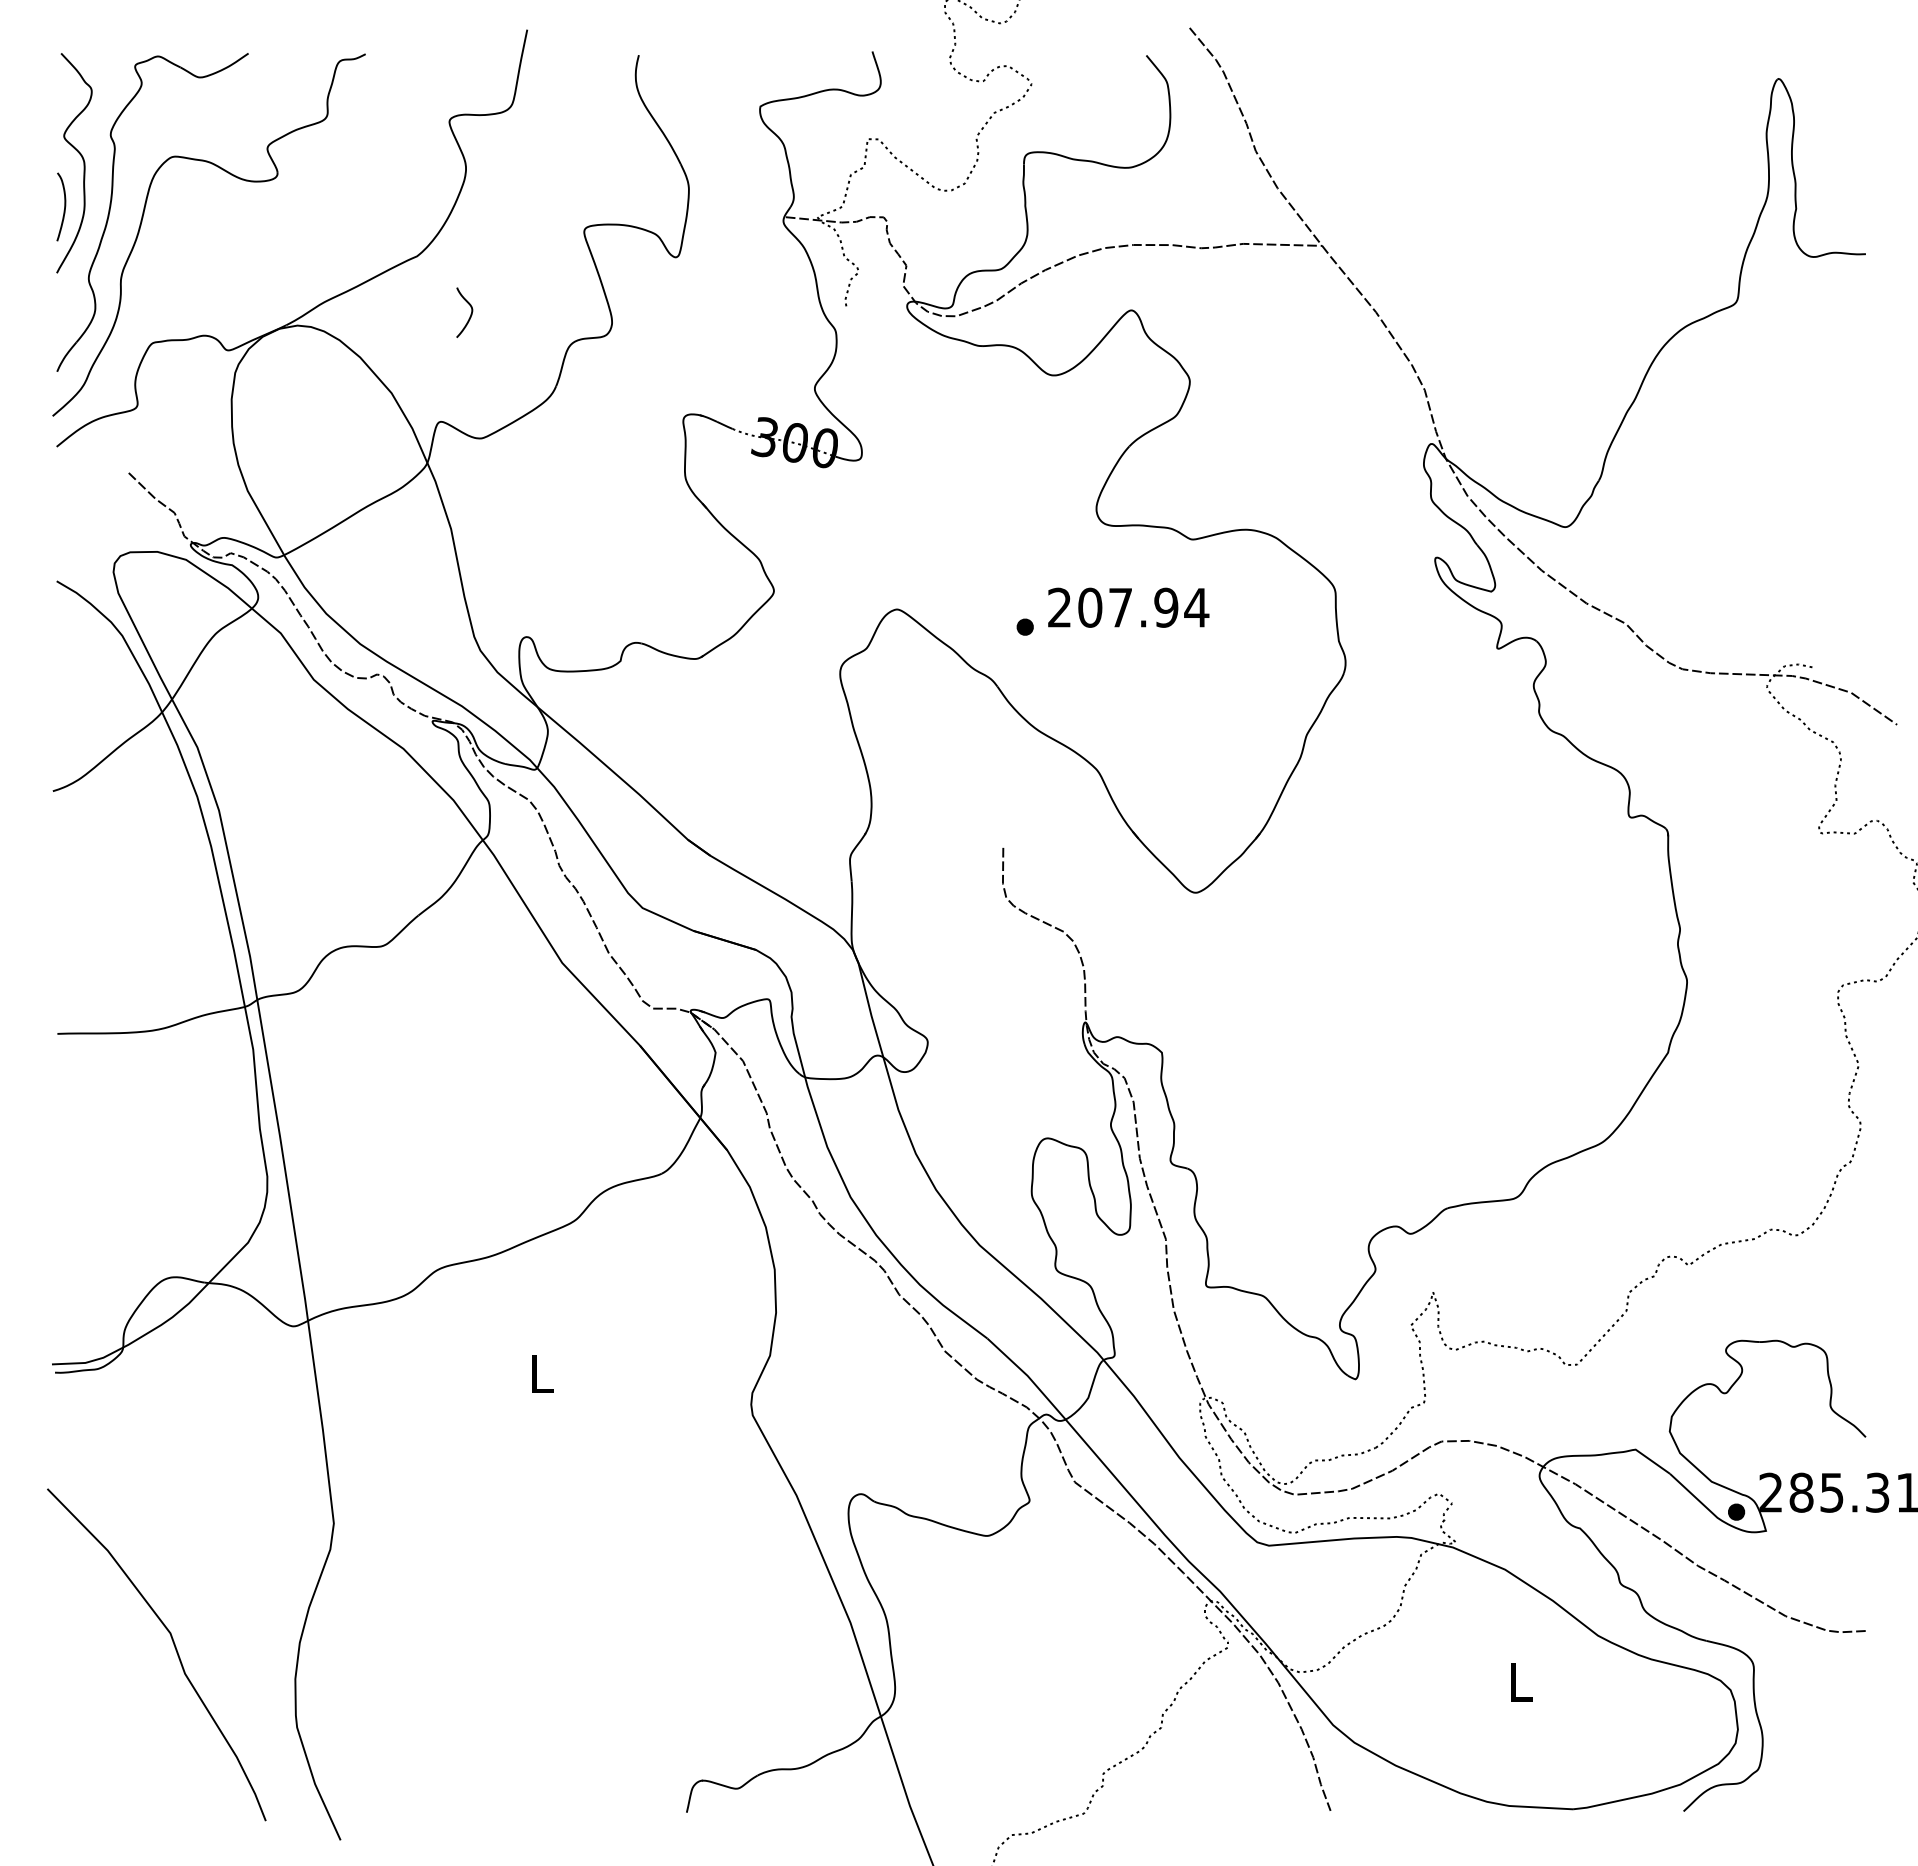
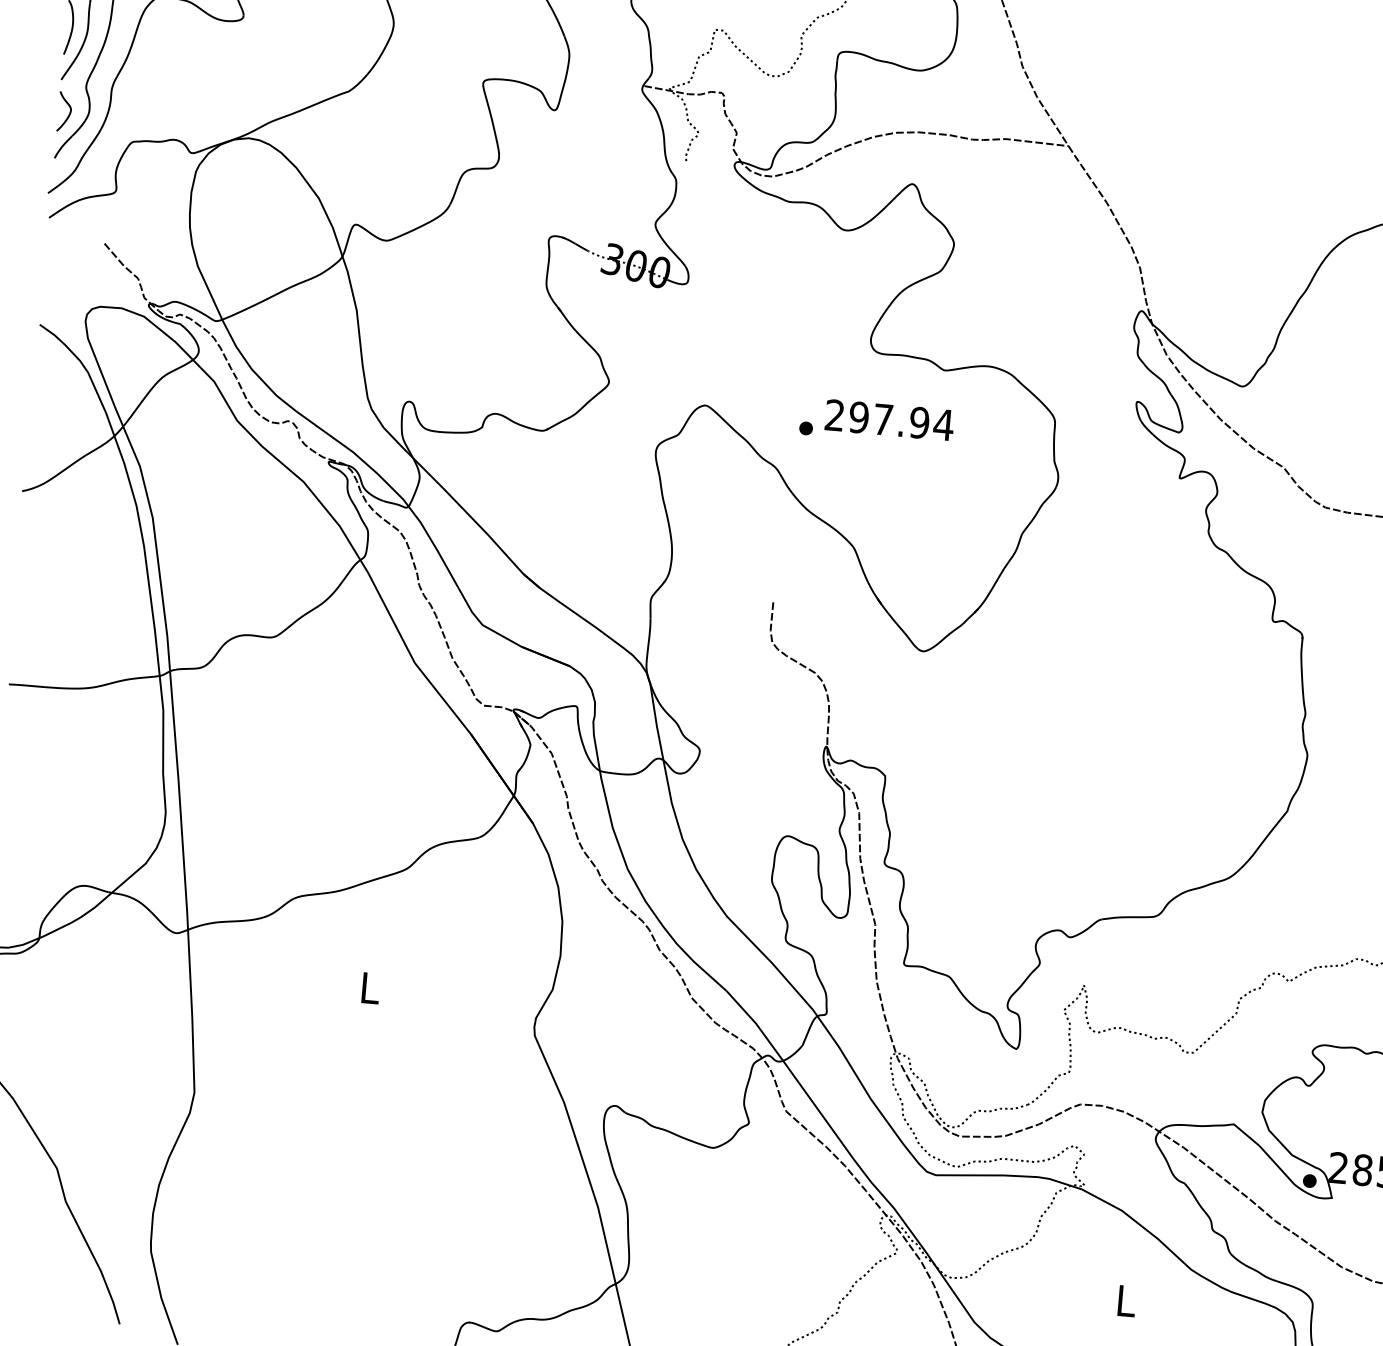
curve: (470, 313) -> (69, 112), moved
text: (1090, 607) -> (859, 417), 207.94 -> 297.94

